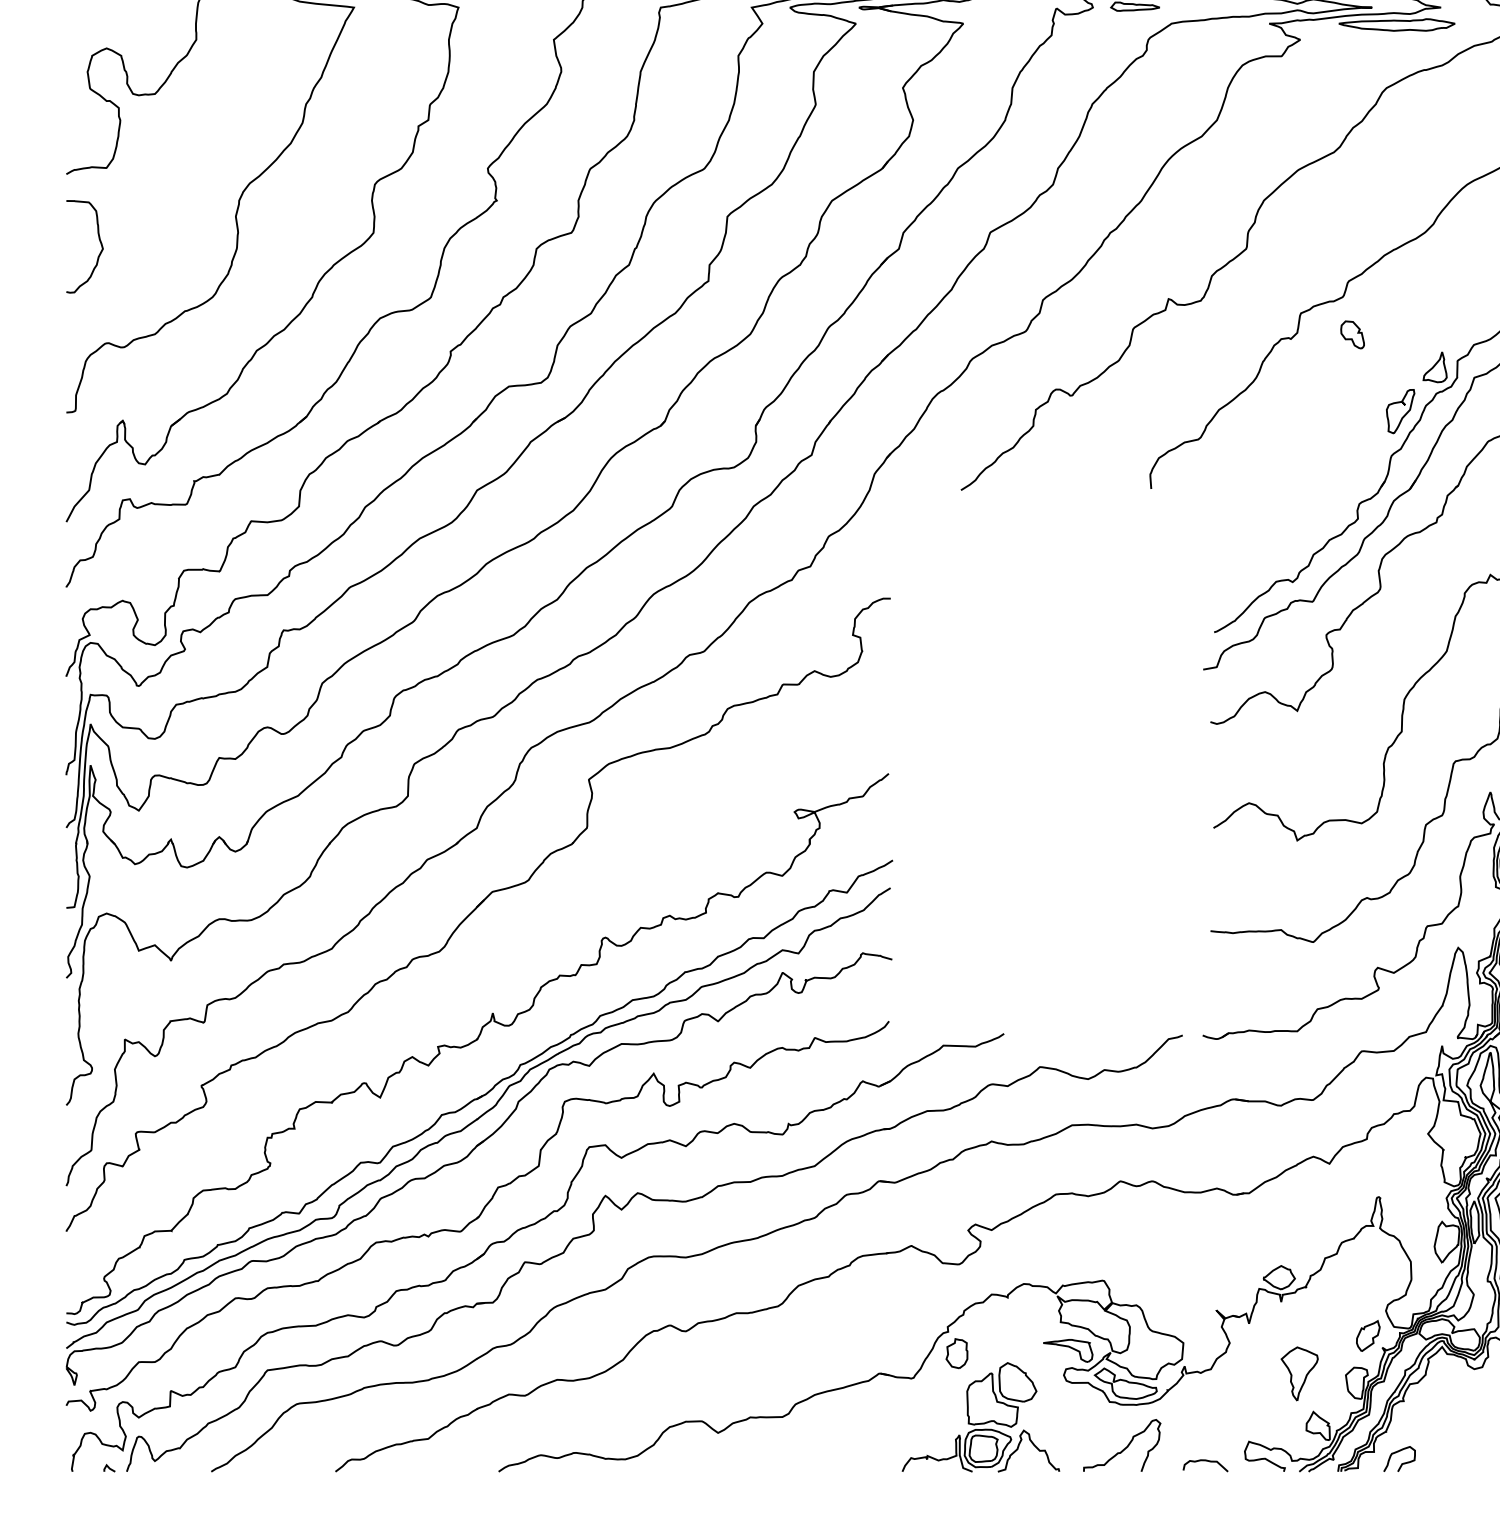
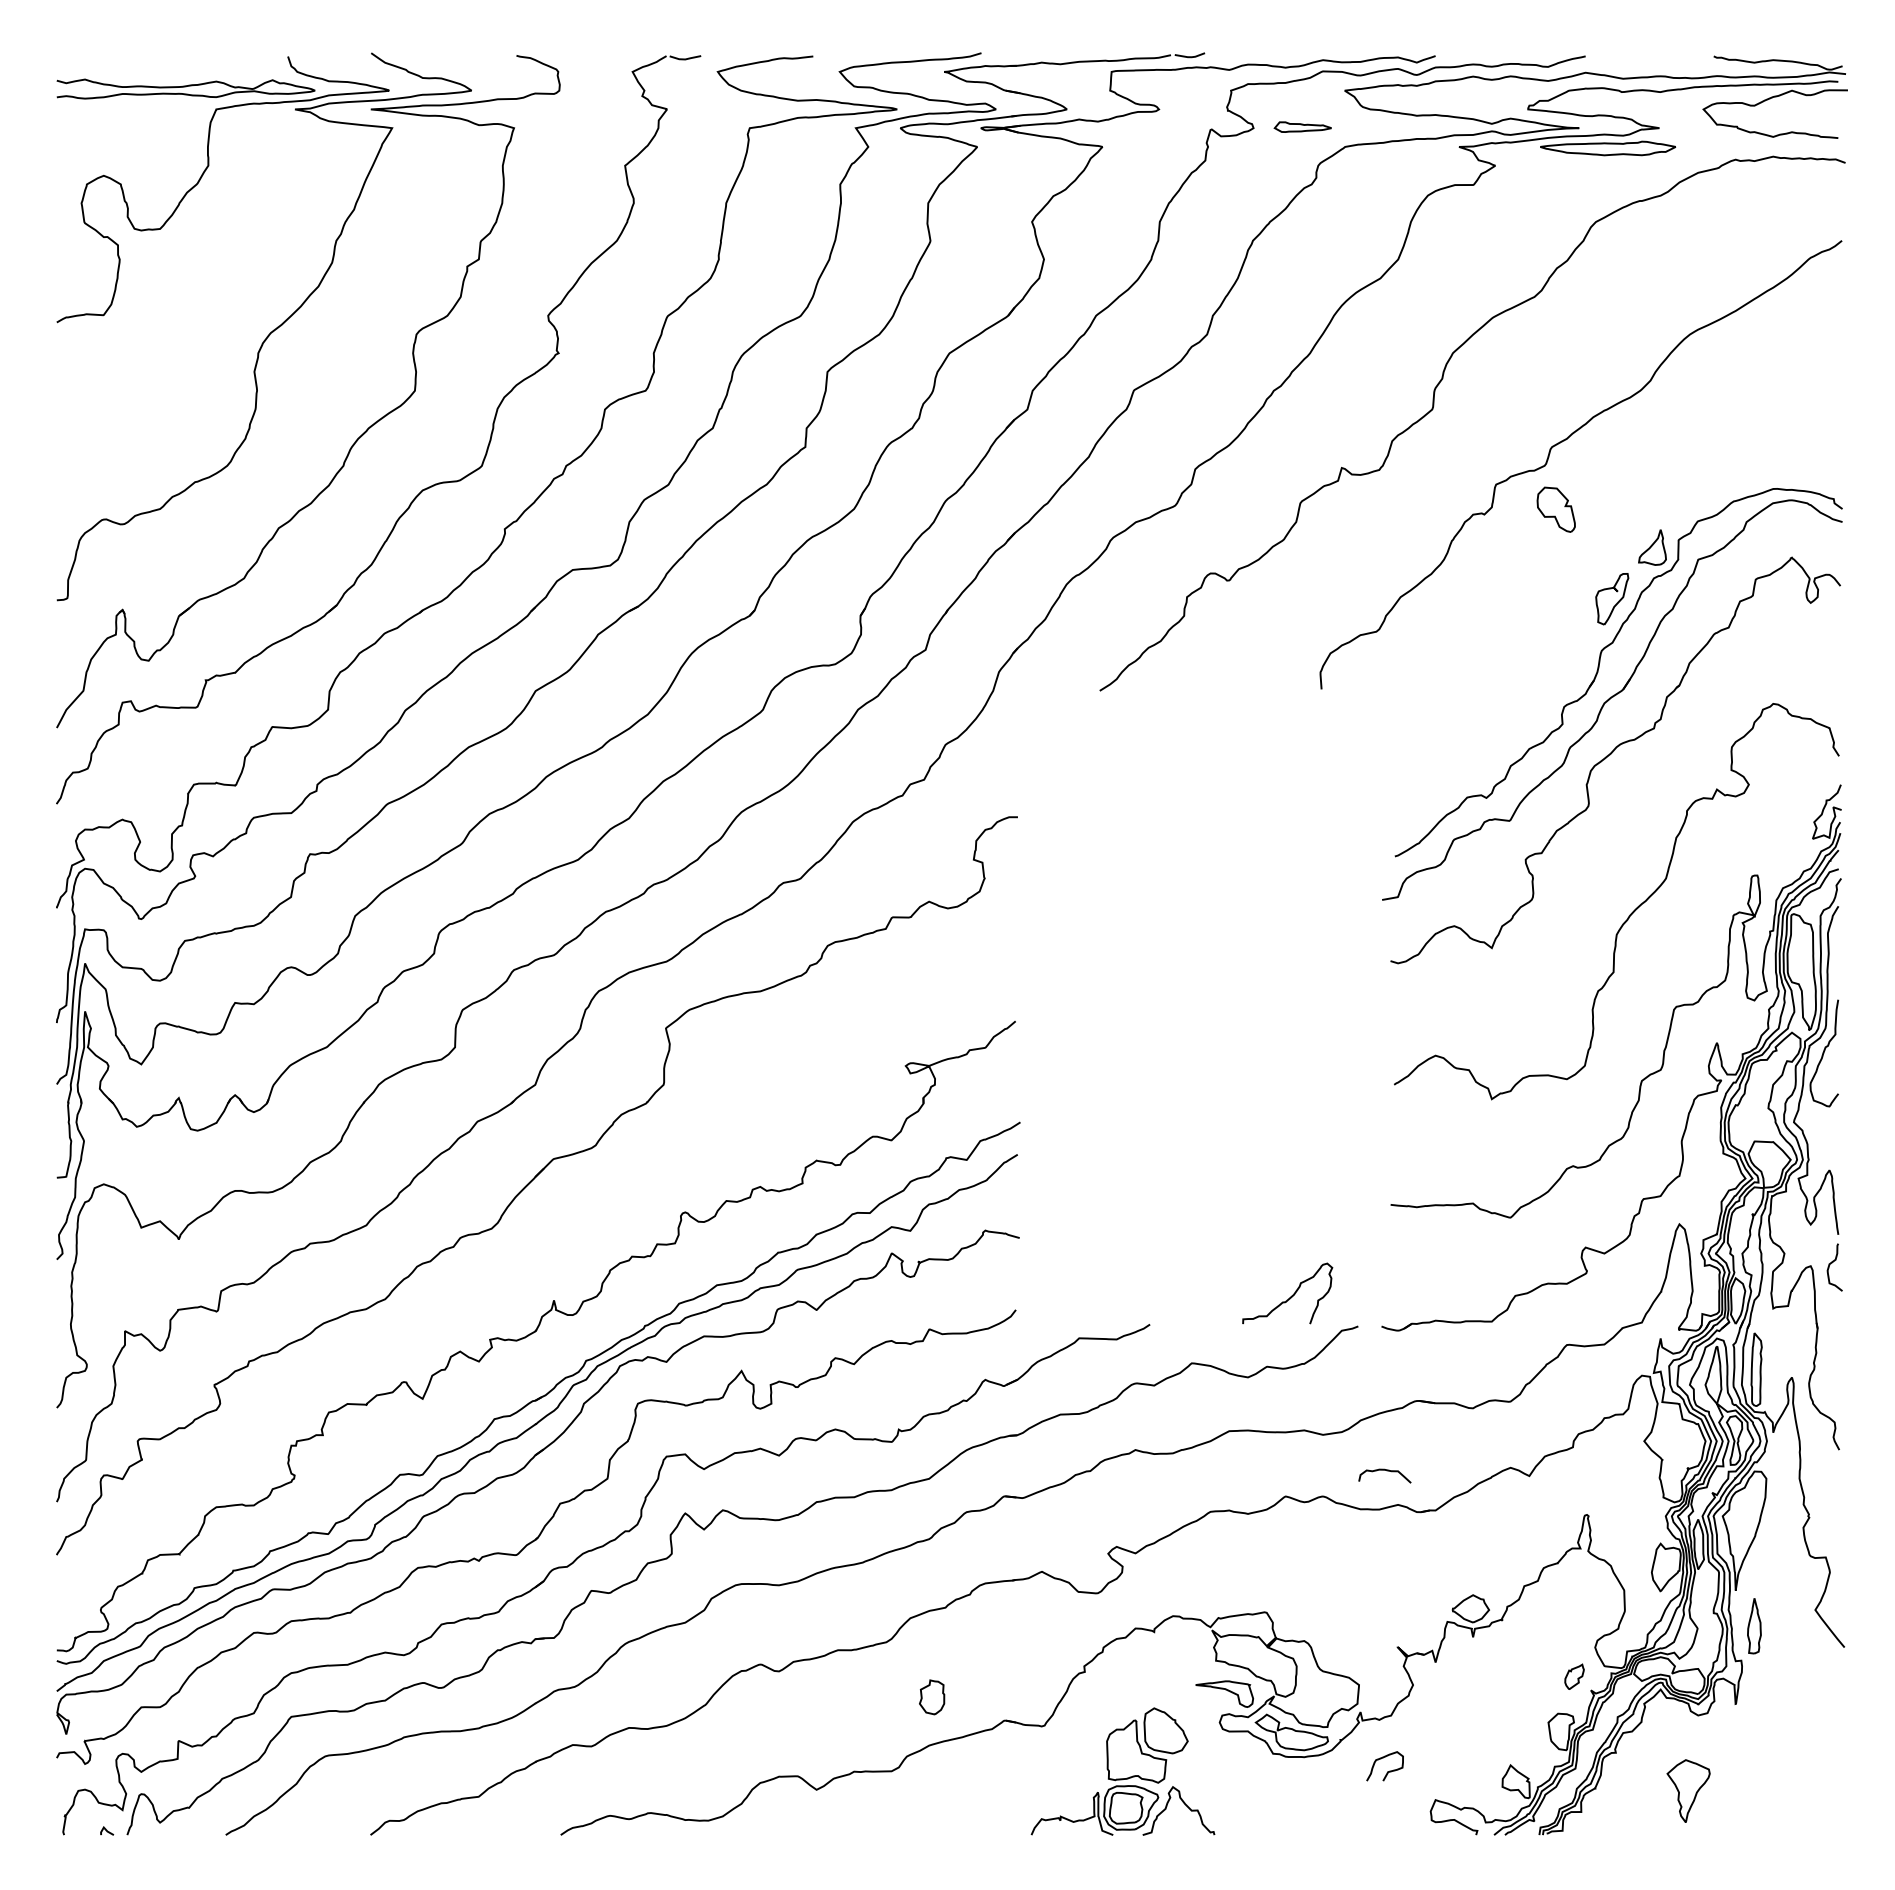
curve: (98, 239) -> (94, 398), removed
part: (1352, 334) -> (1556, 509), size x1.4
part: (1368, 1335) -> (1574, 1676), size x0.7
part: (957, 1353) -> (932, 1697), moved
part: (1299, 1373) -> (1688, 1790), moved
curve: (1124, 1448) -> (1290, 1296), moved
curve: (1206, 1461) -> (1386, 1471), moved
curve: (1401, 1463) -> (1387, 1771), moved

